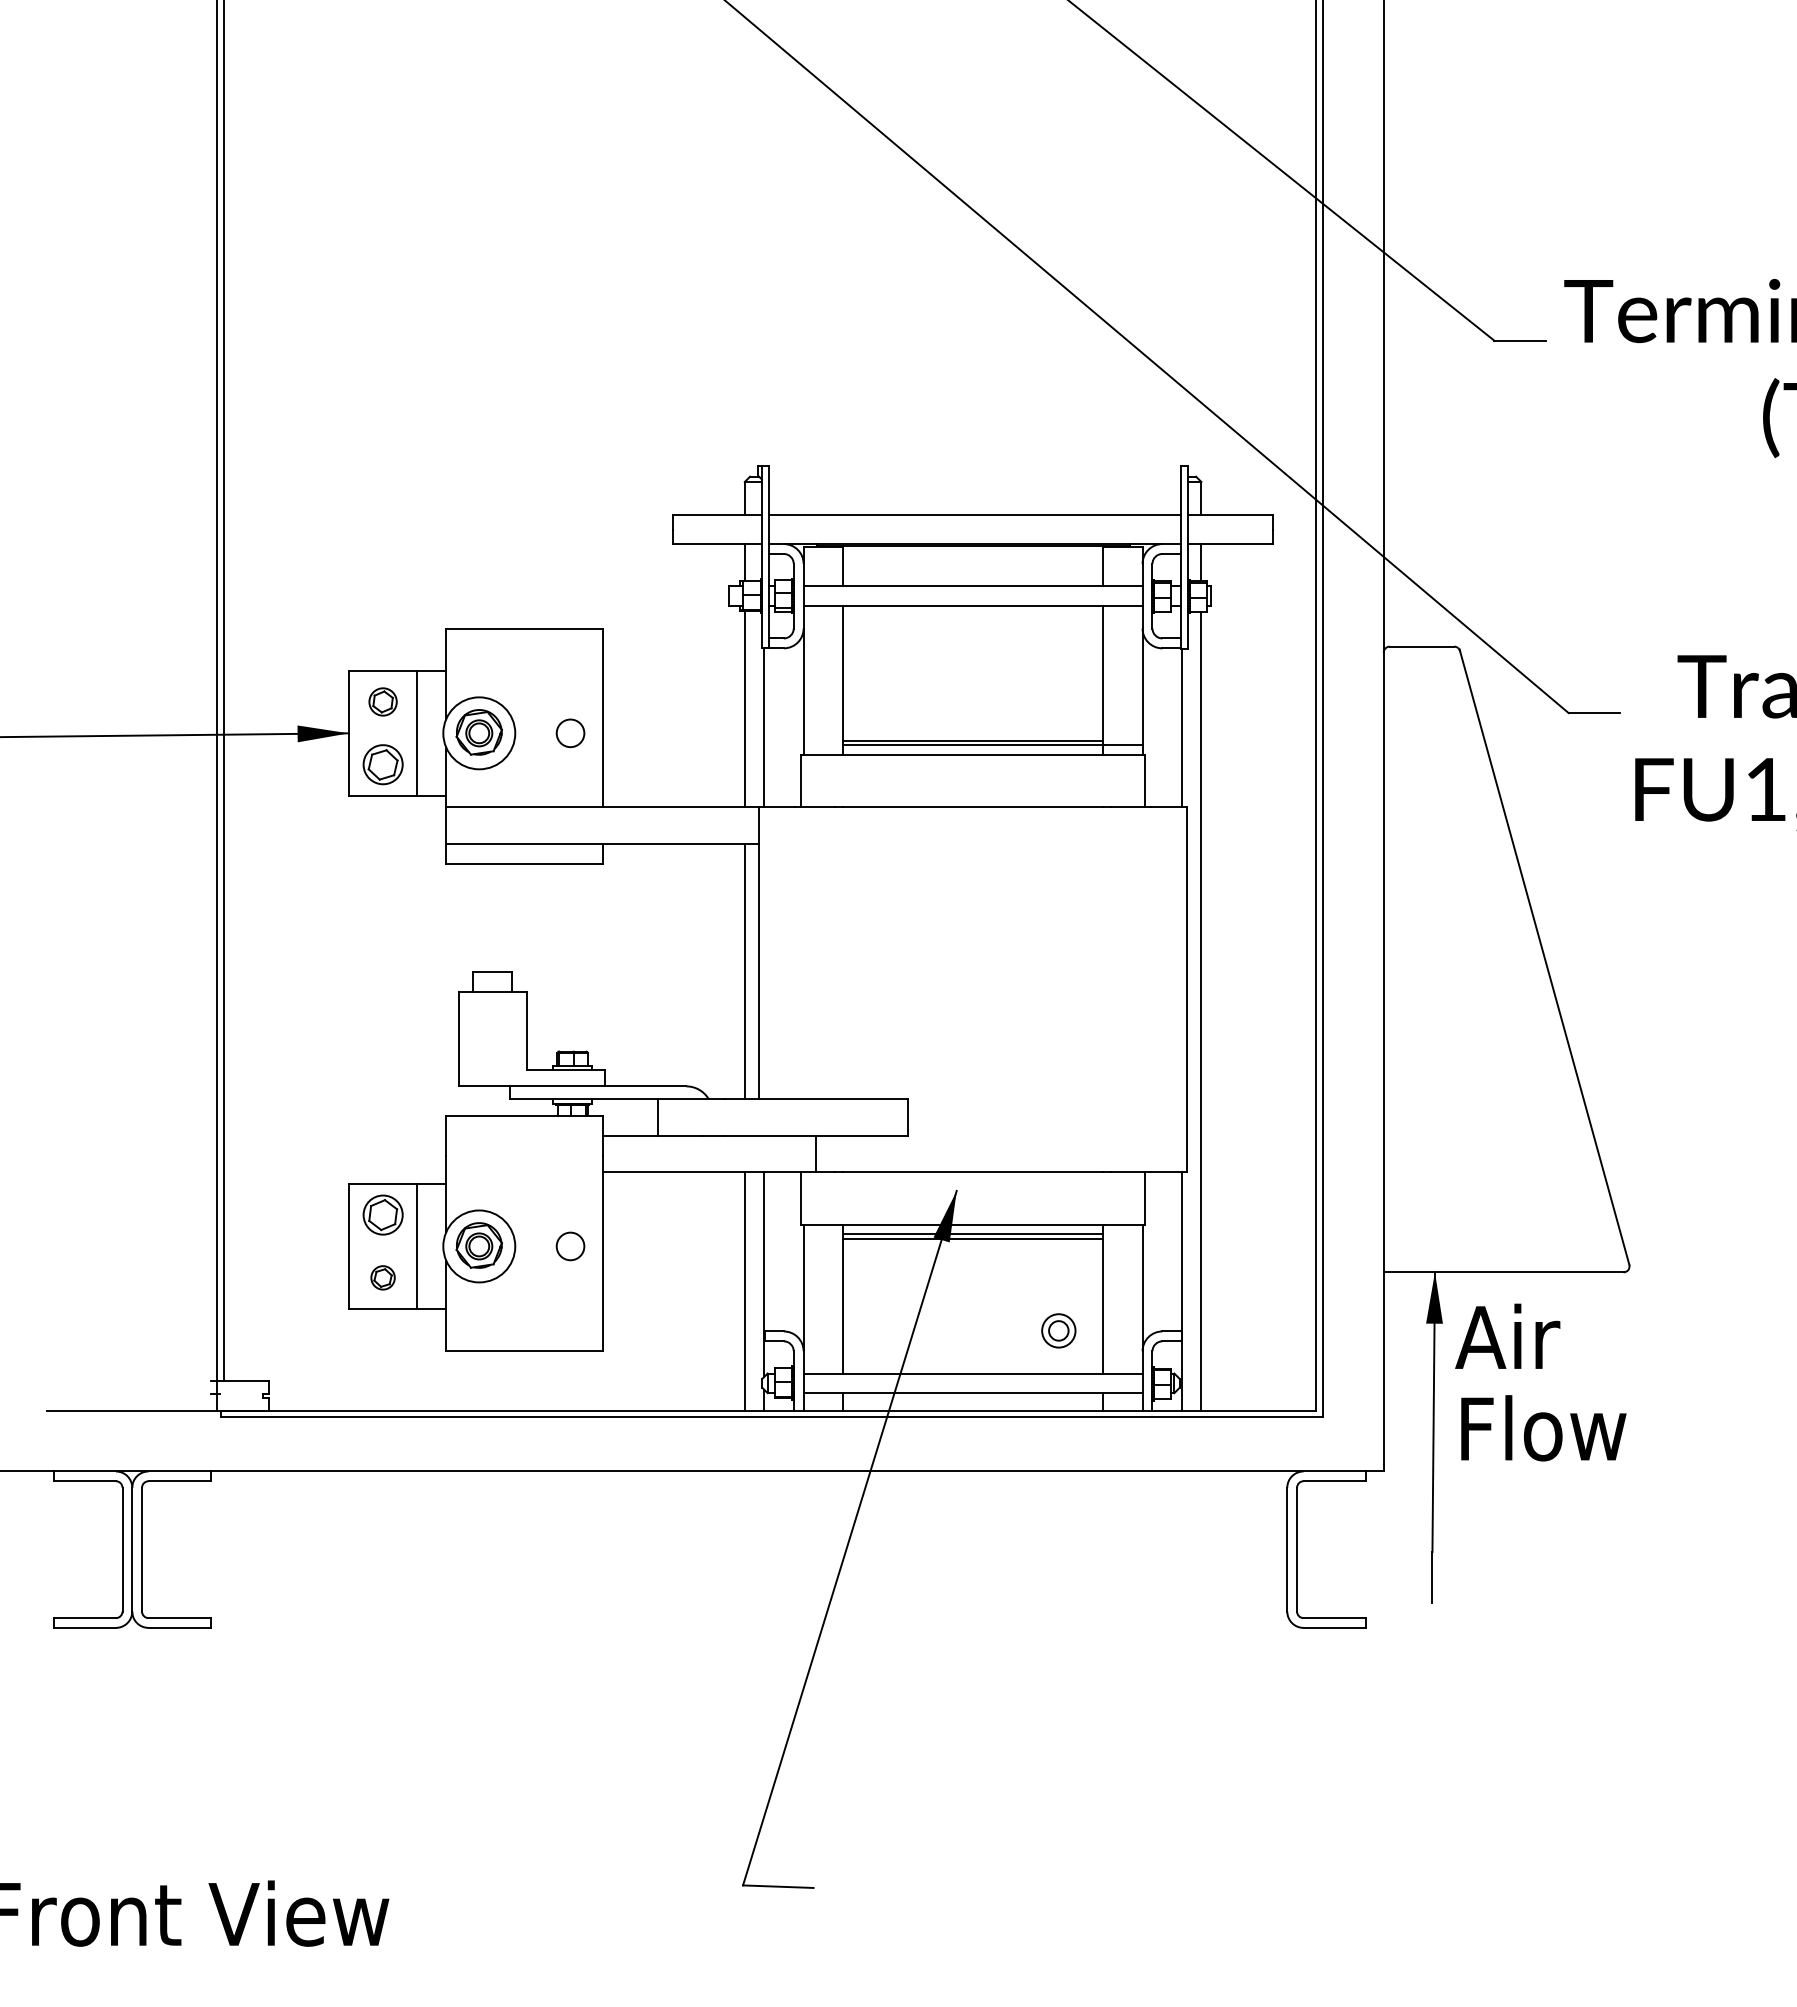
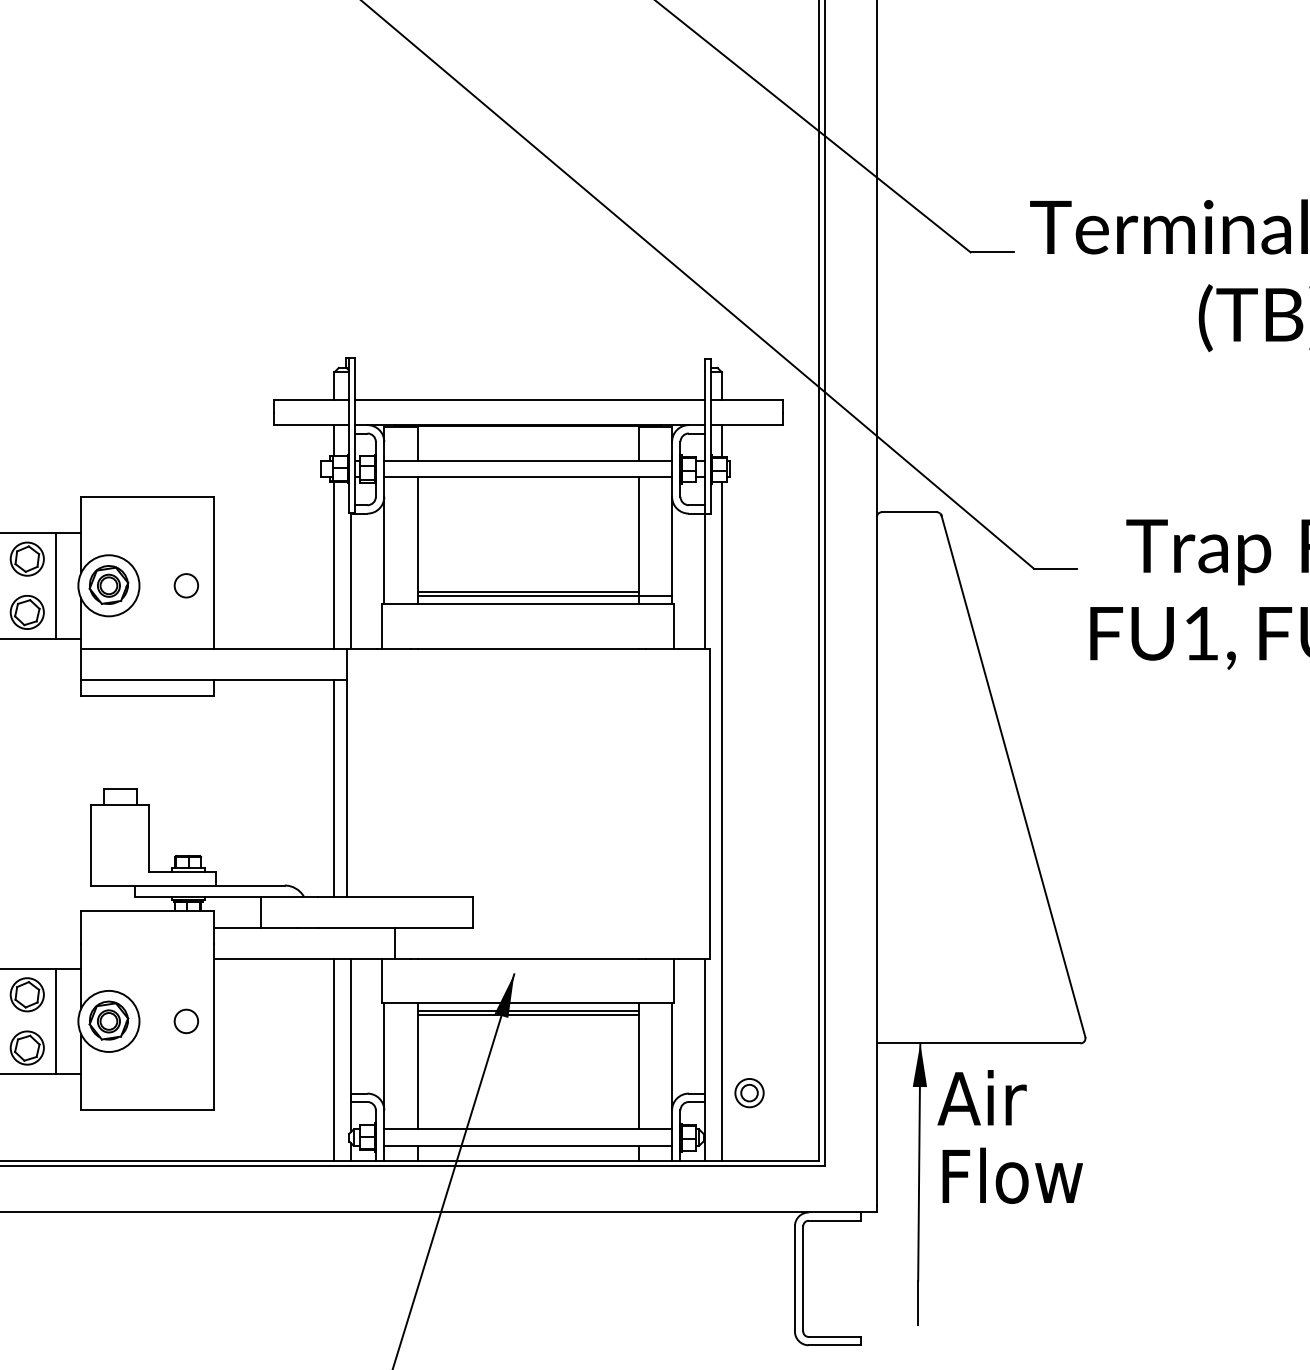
part: (382, 701) -> (26, 558), size x1.43
part: (382, 1277) -> (26, 1047), size x1.67
part: (1058, 1330) -> (749, 1092), moved

